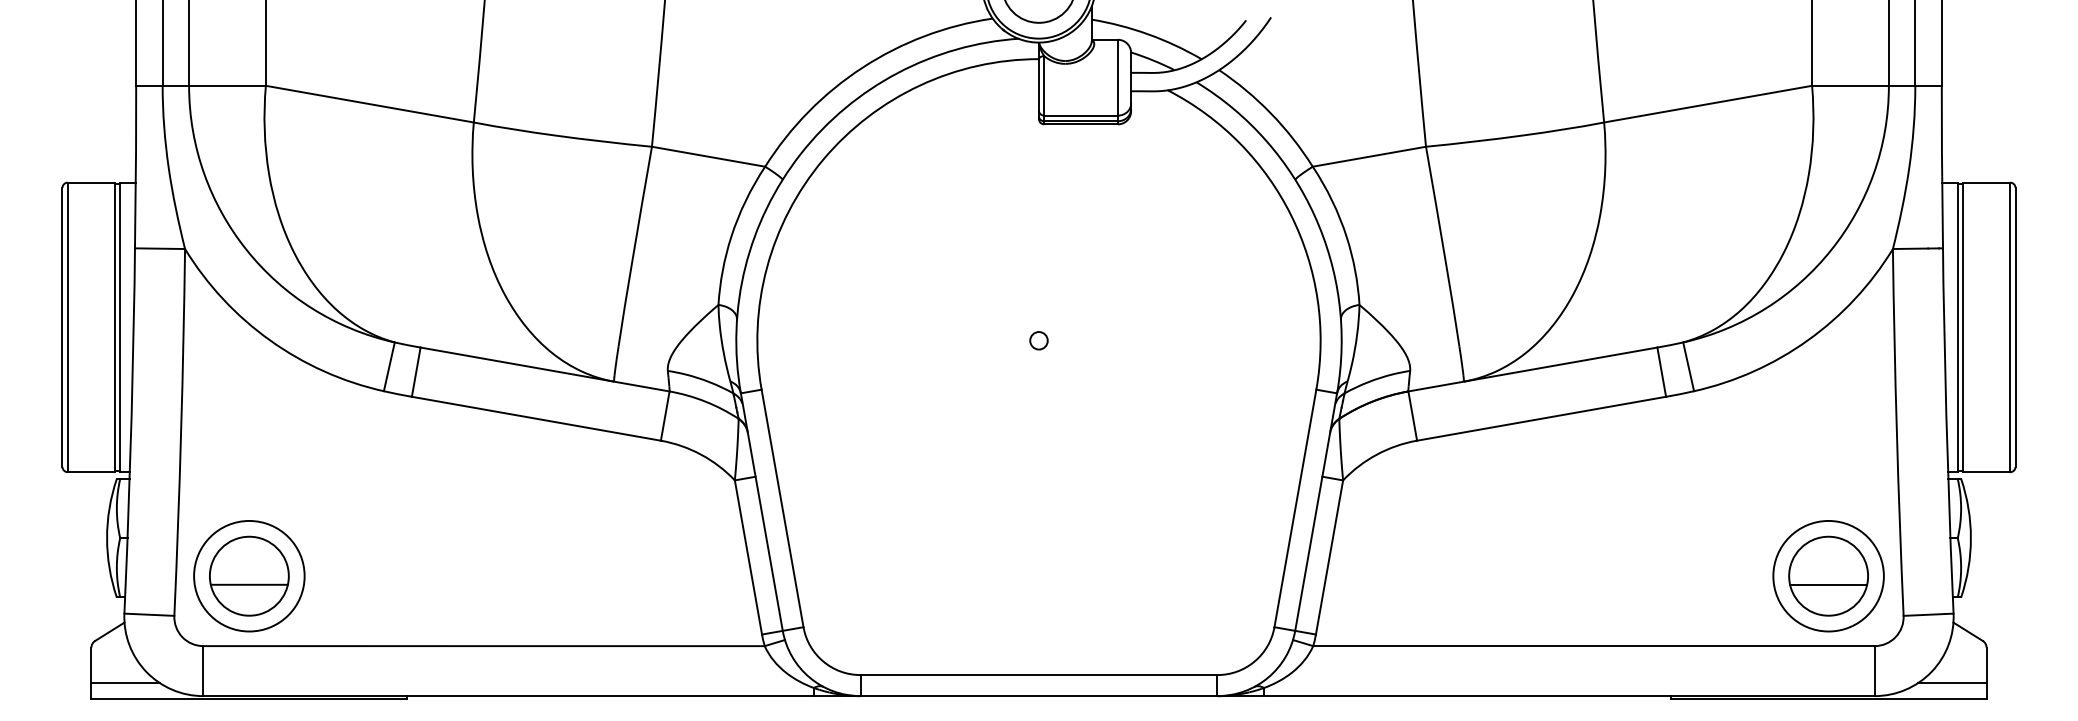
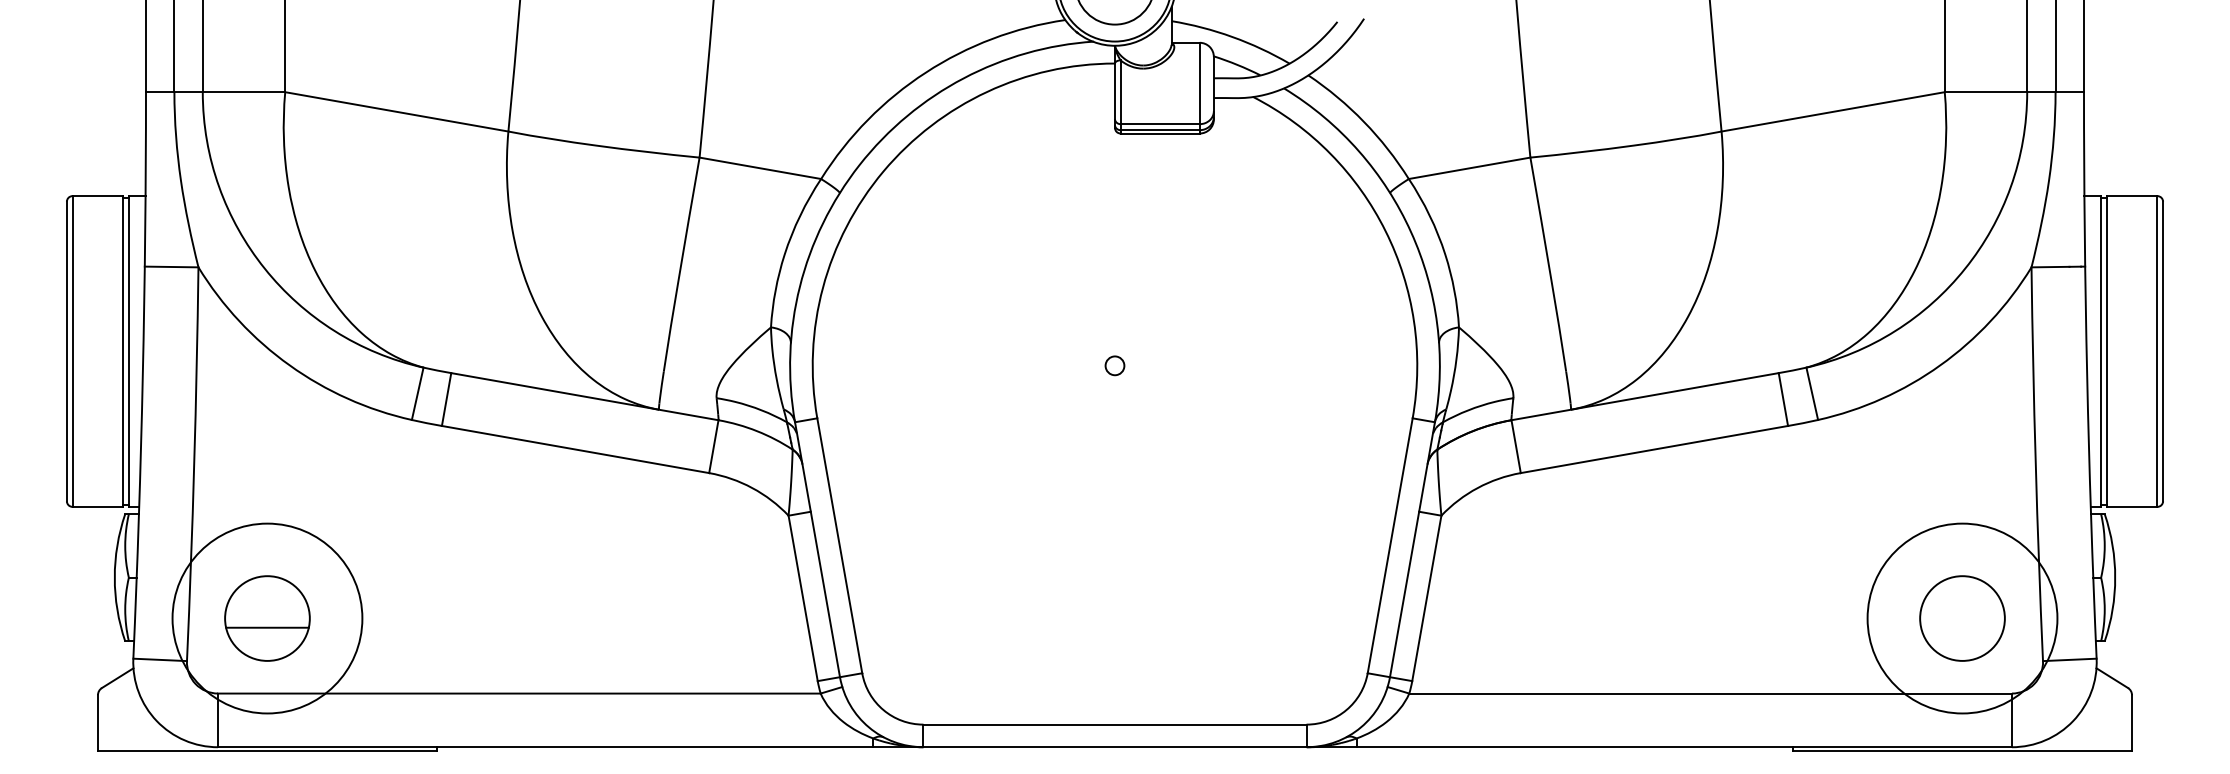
circle: (249, 576) -> (267, 618), size x1.6
circle: (1828, 576) -> (1962, 618), size x1.6
line: (1828, 584) -> (1962, 627), removed
line: (125, 683) -> (134, 733), removed
line: (1952, 683) -> (2095, 733), removed

